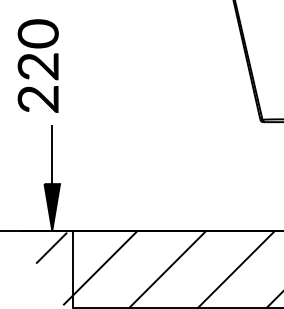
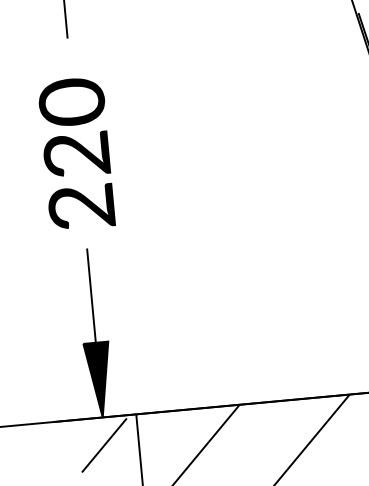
text: (37, 65) -> (75, 153), moved

